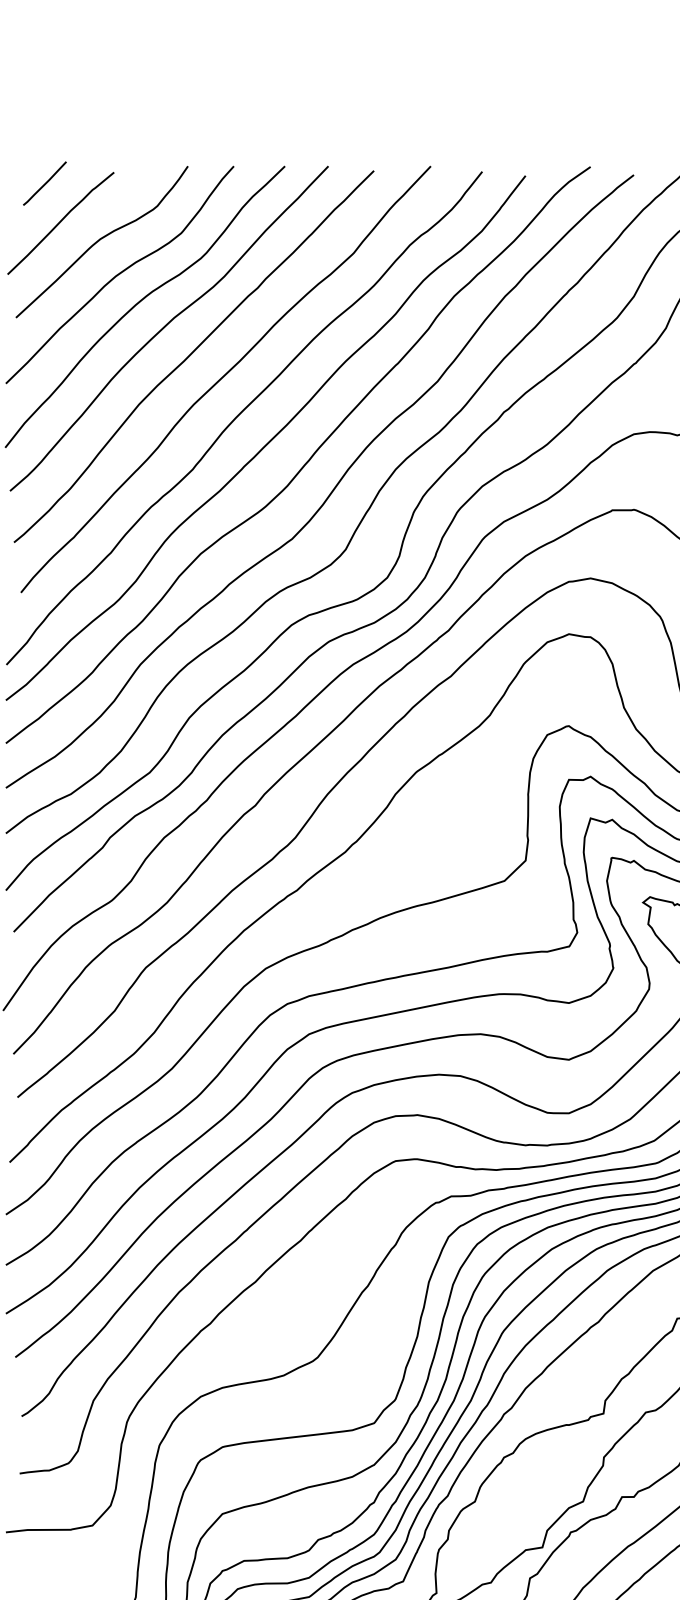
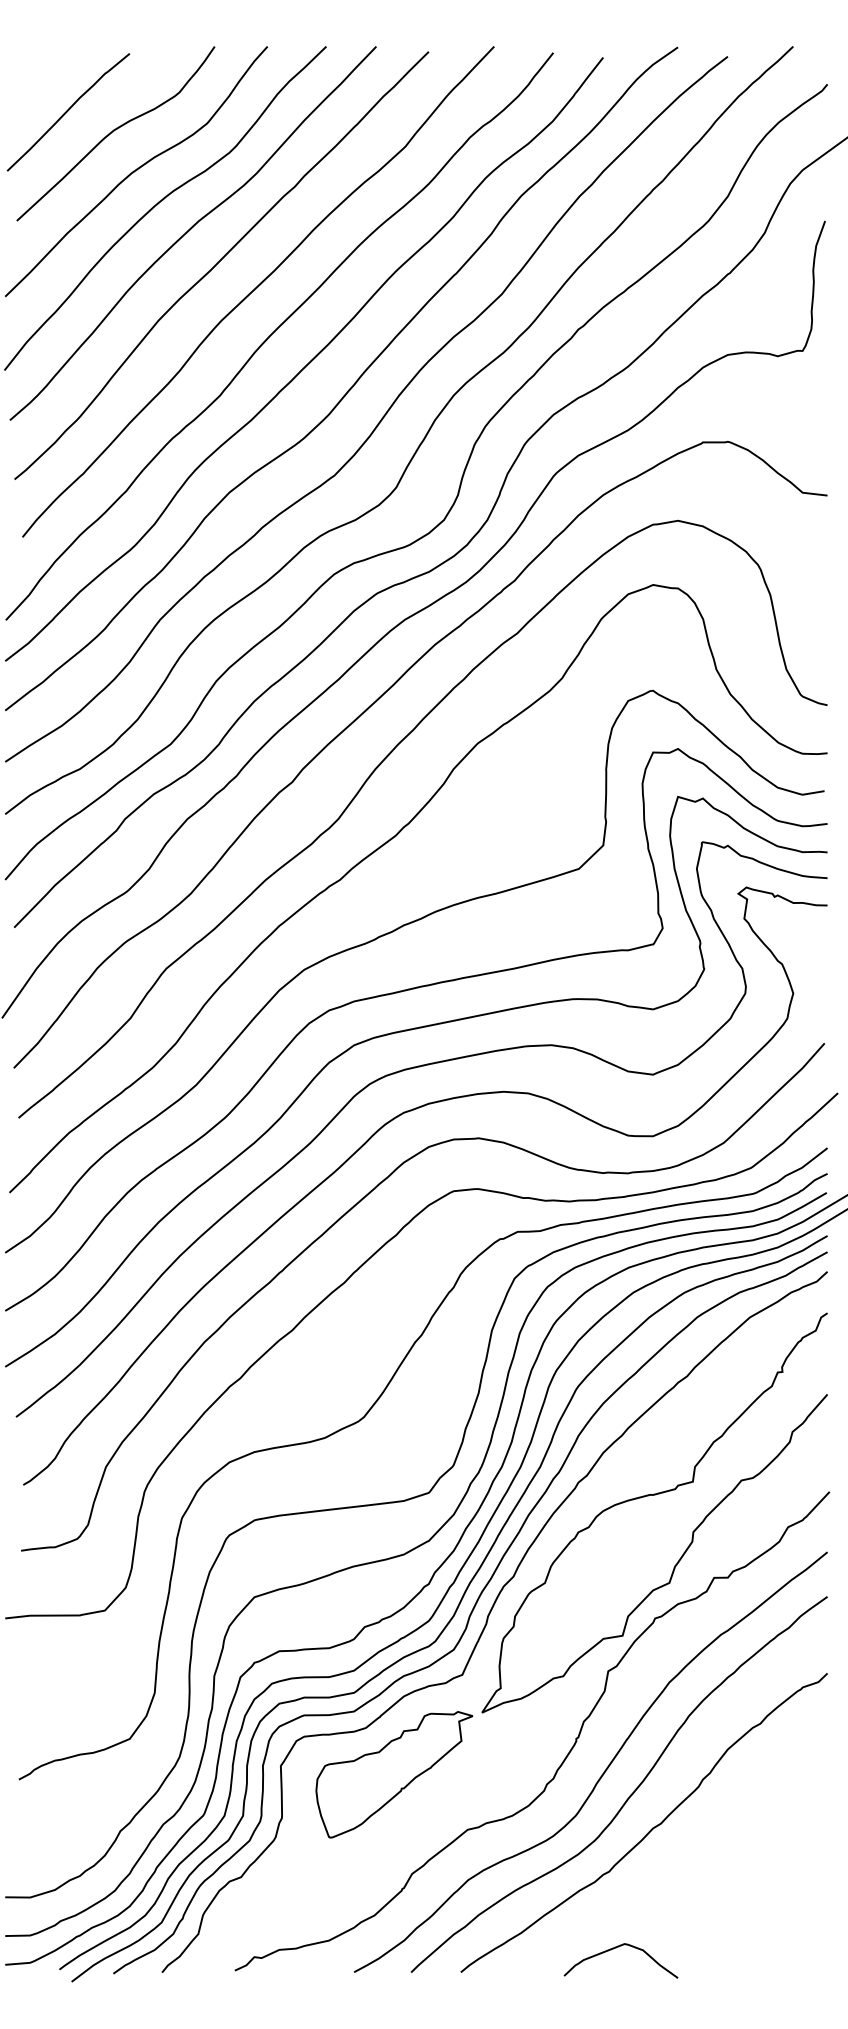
line: (45, 183) -> (50, 66), removed

